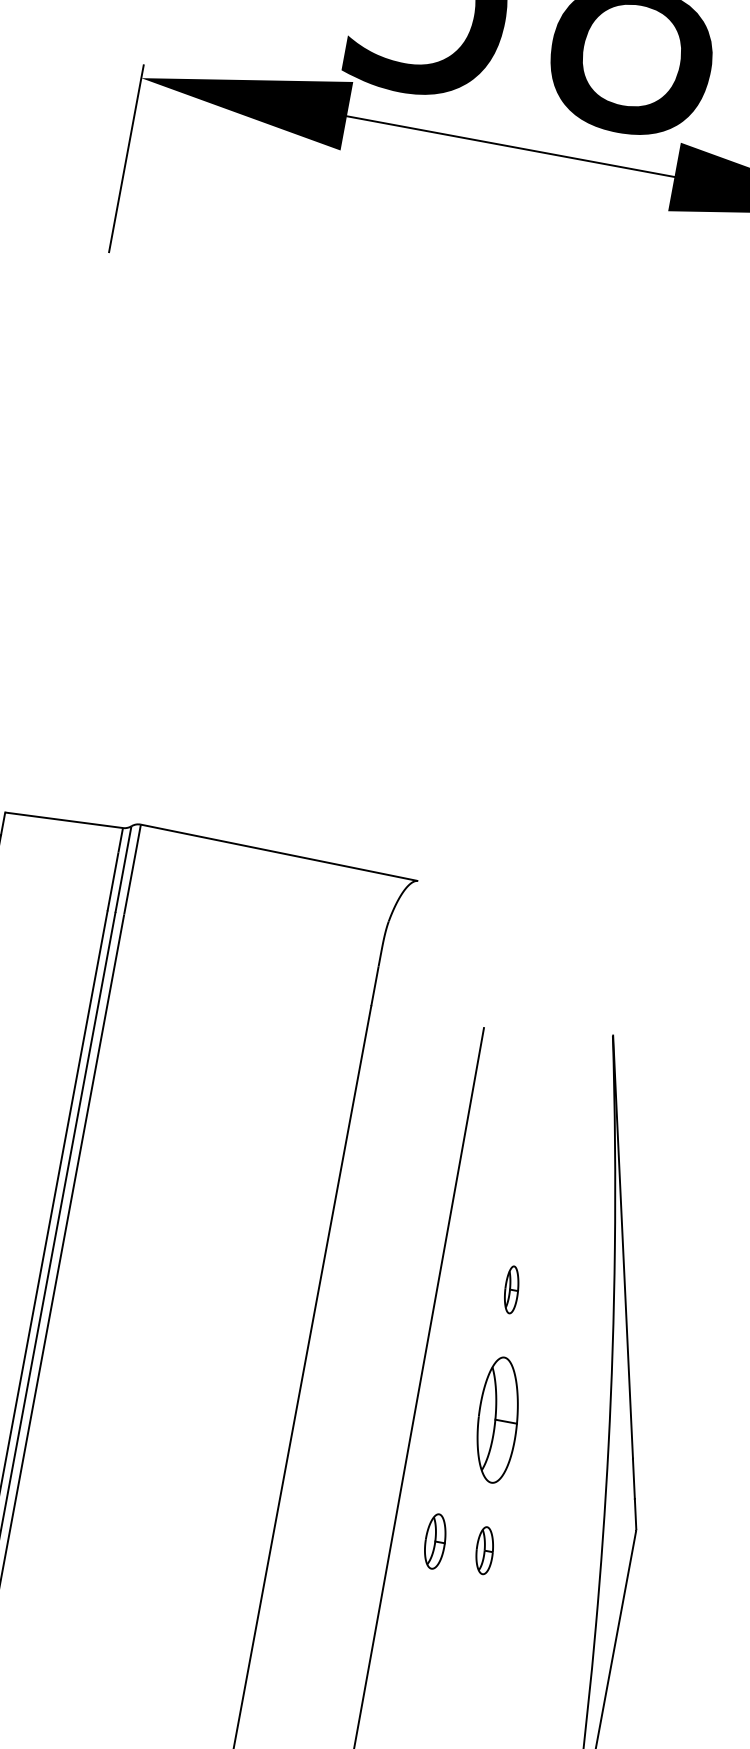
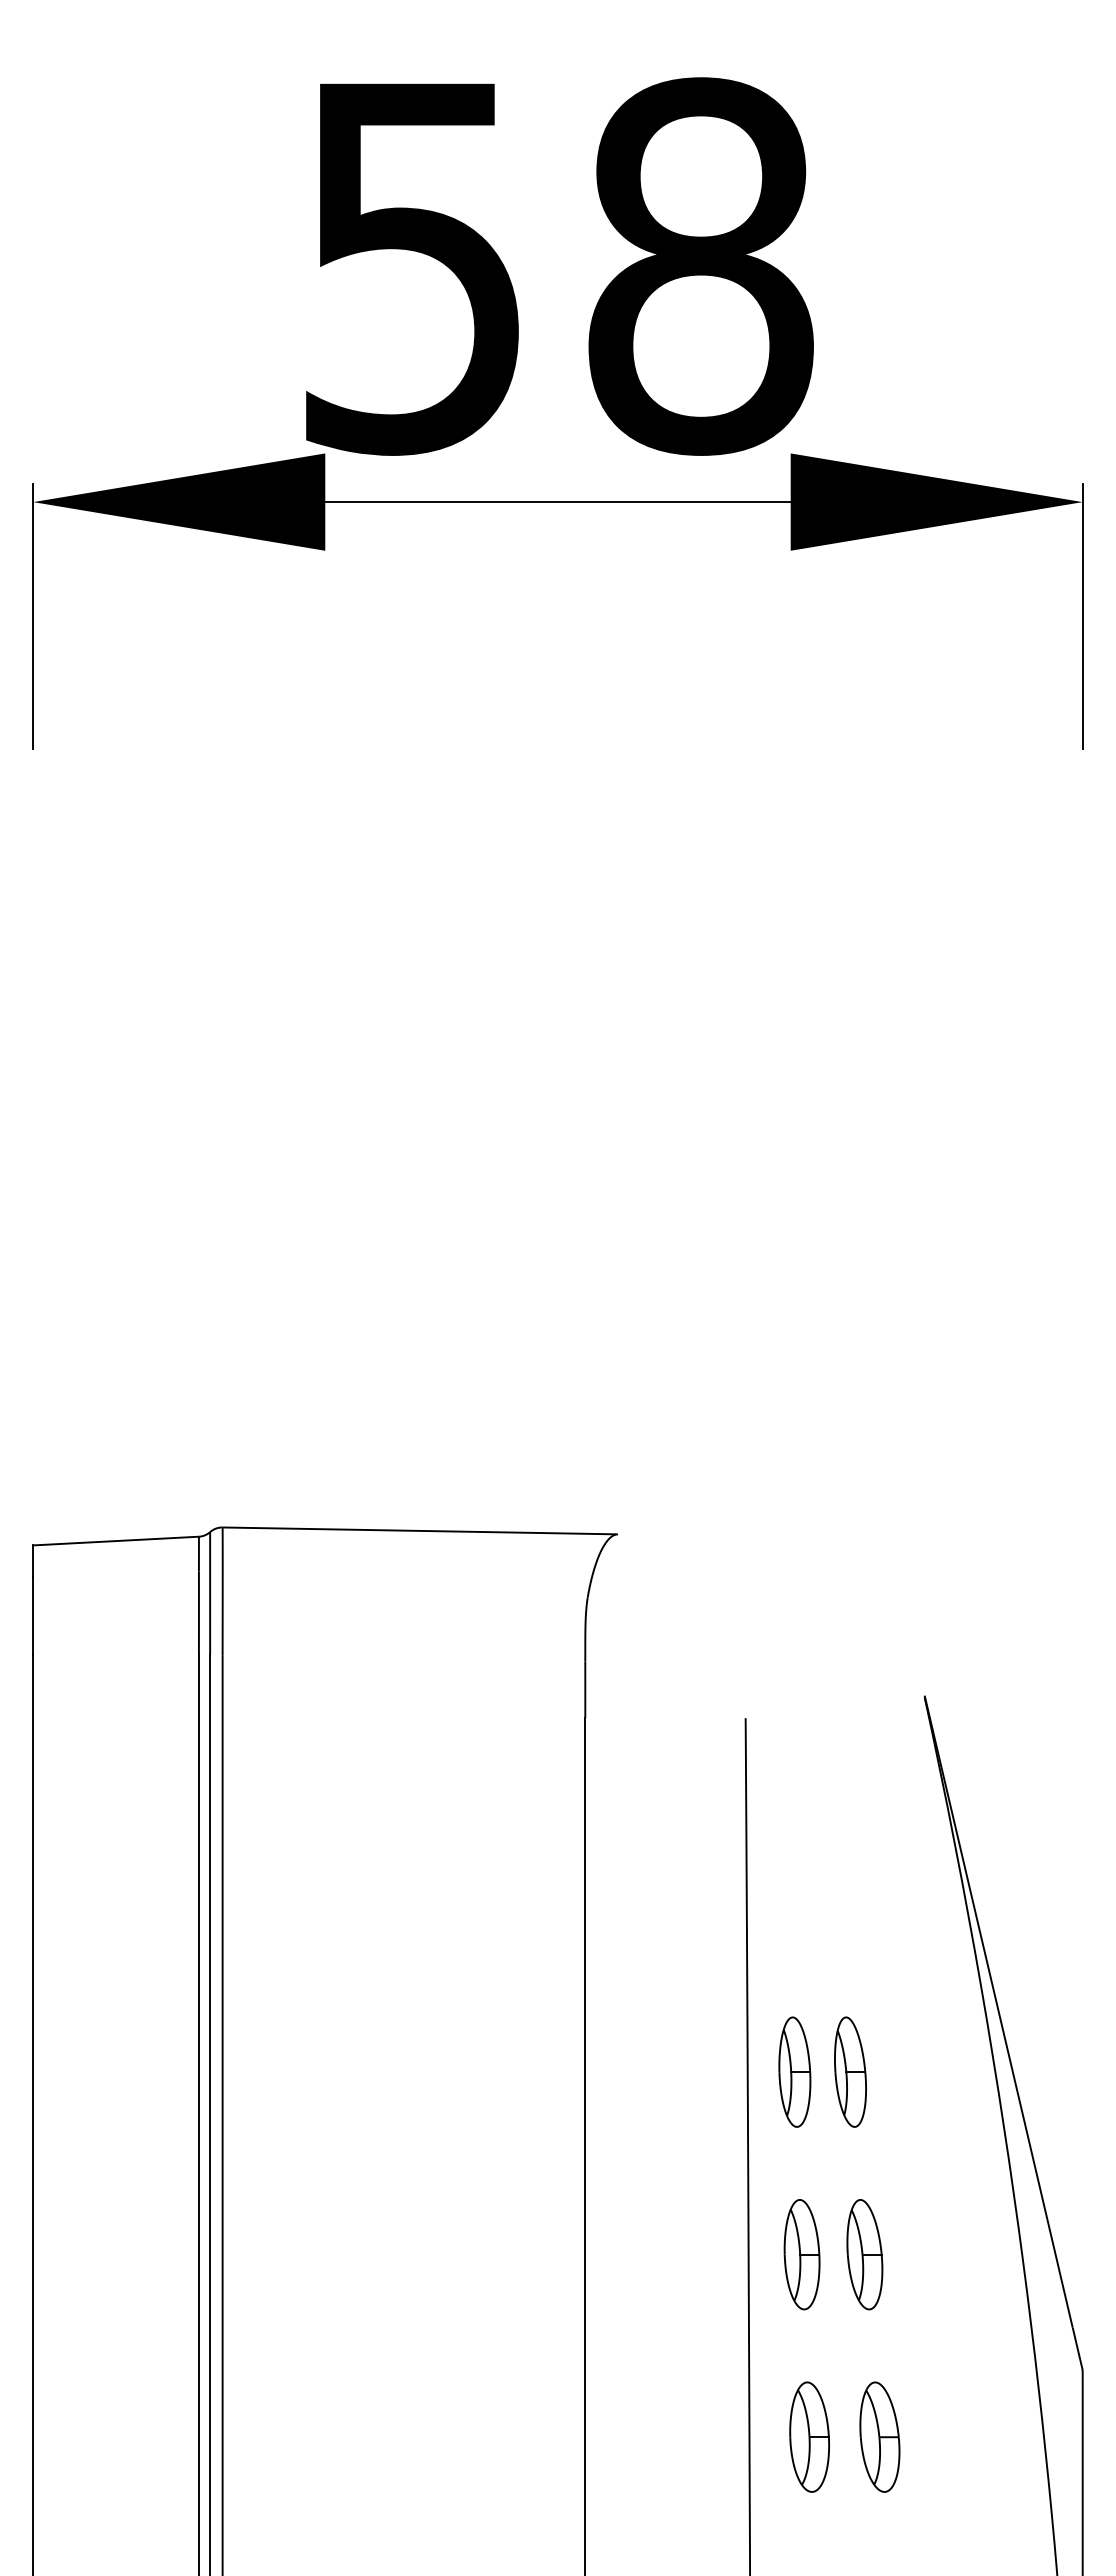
part: (472, 1282) -> (794, 2071), added
part: (511, 1289) -> (850, 2071), size x1.67
part: (453, 1411) -> (801, 2254), added
part: (497, 1420) -> (864, 2254), size x0.62
part: (435, 1541) -> (809, 2436), size x1.43
part: (484, 1550) -> (879, 2436), size x1.67

